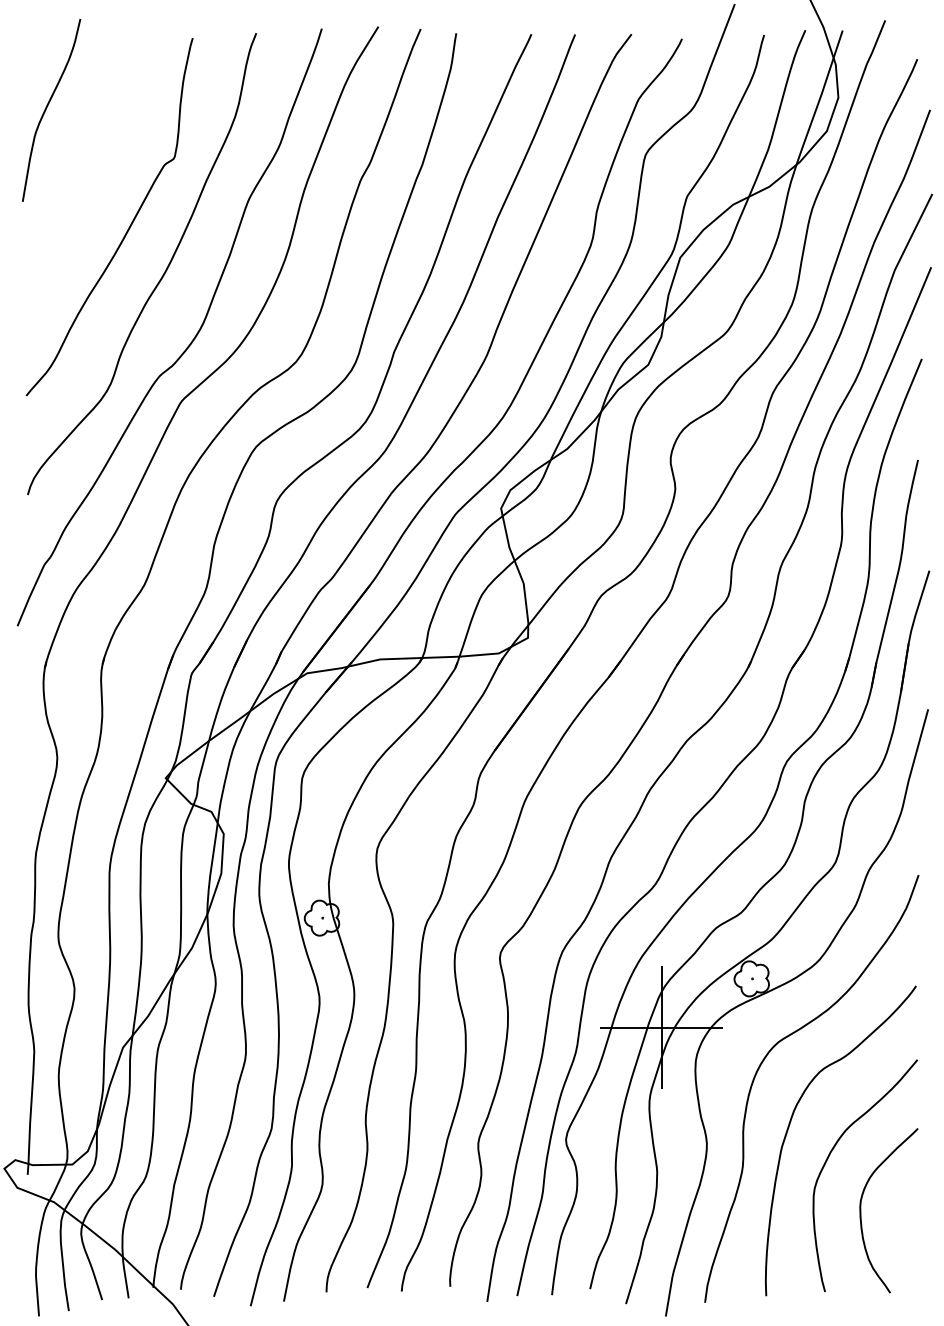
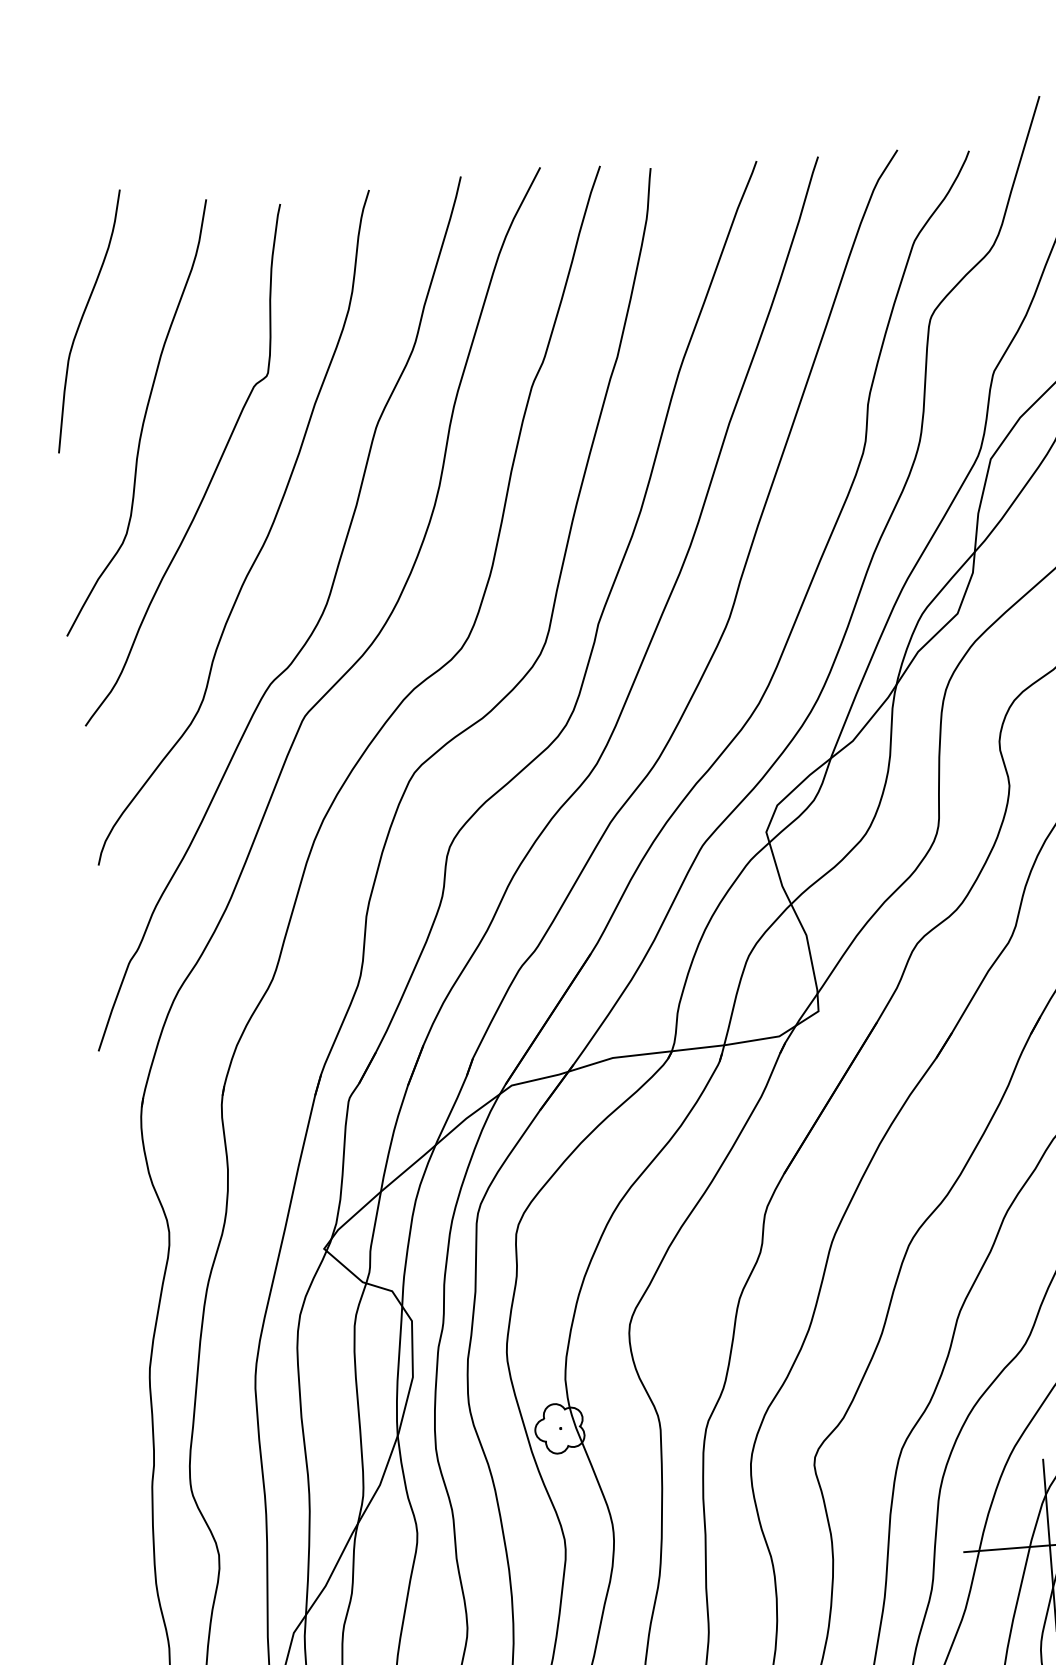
curve: (84, 180) -> (143, 416), added

